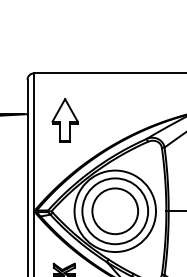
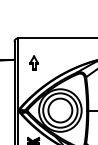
part: (63, 119) -> (33, 62), size x0.6

